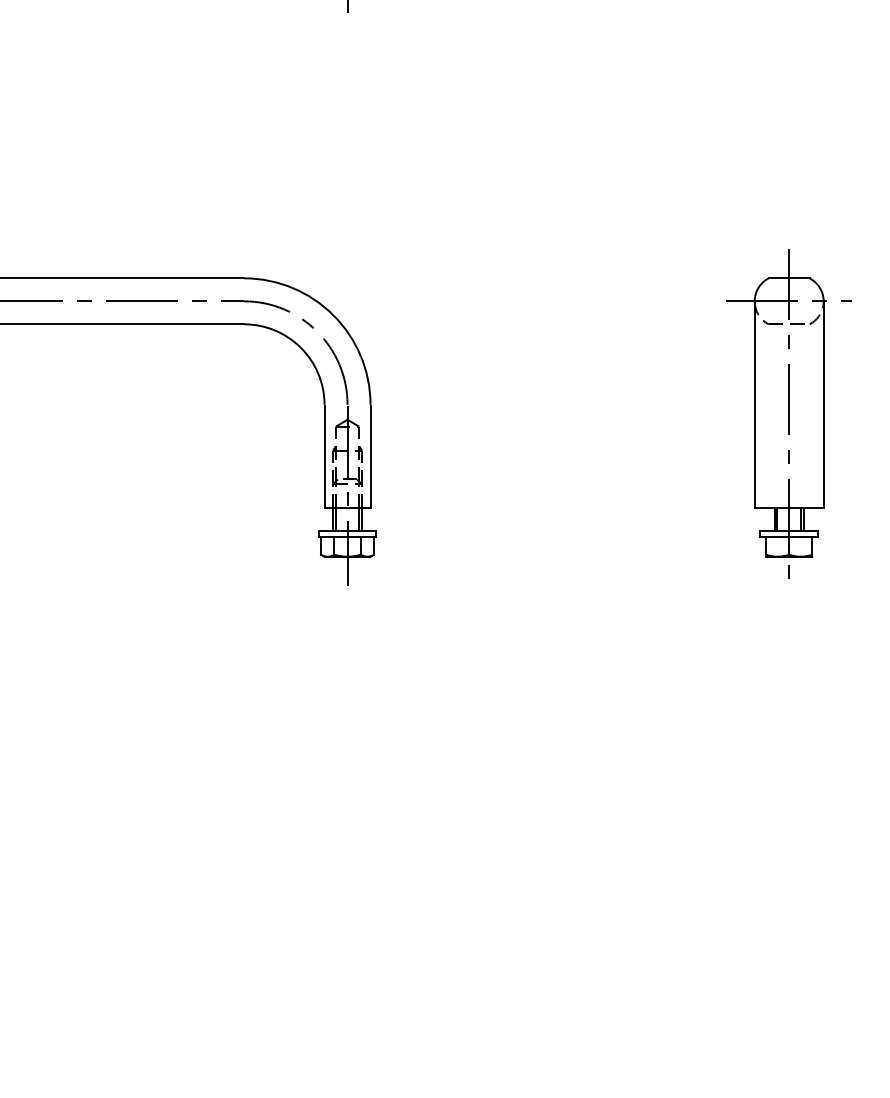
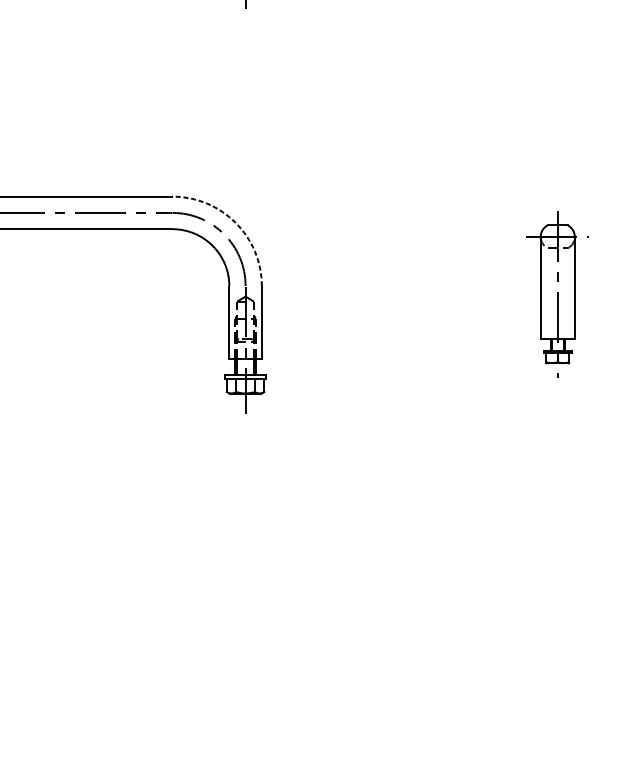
arc: (333, 315) -> (235, 222), solid -> dashed
part: (788, 413) -> (557, 292), size x0.7

